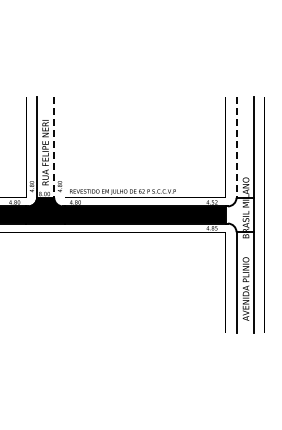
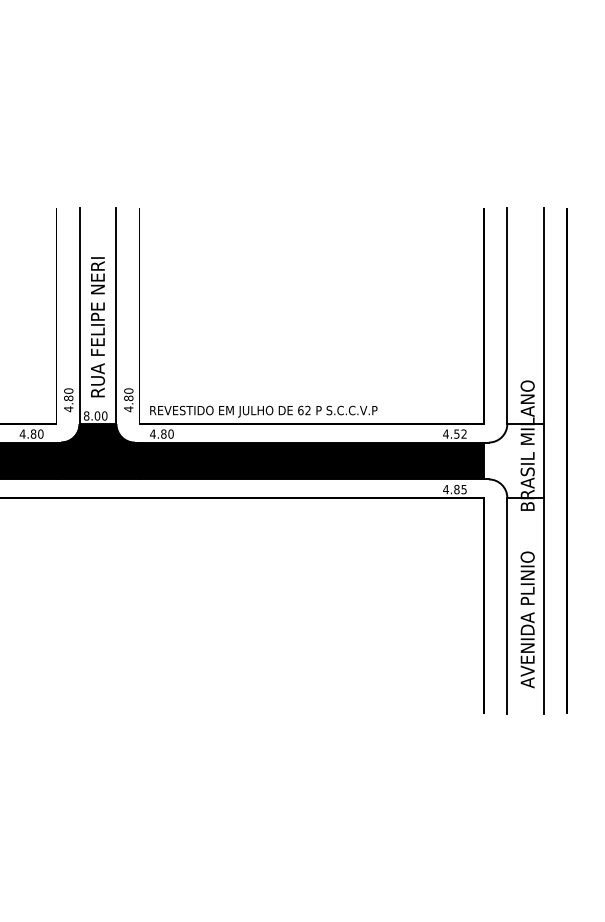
line: (54, 147) -> (117, 316), dashed -> solid
line: (236, 147) -> (507, 316), dashed -> solid

